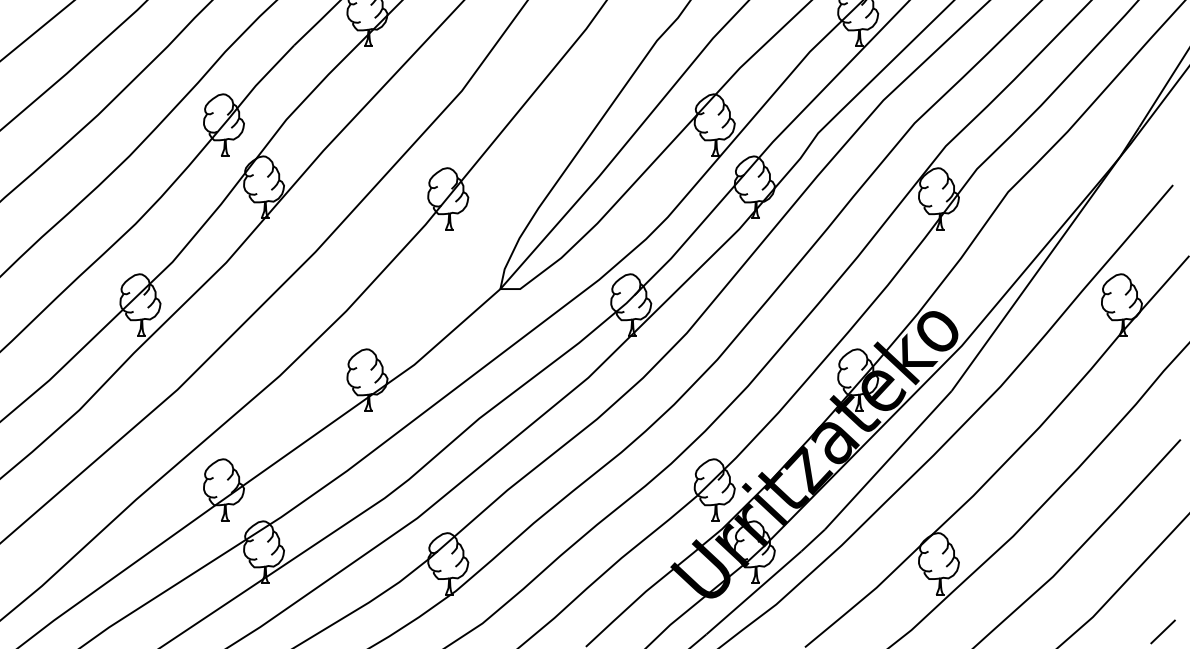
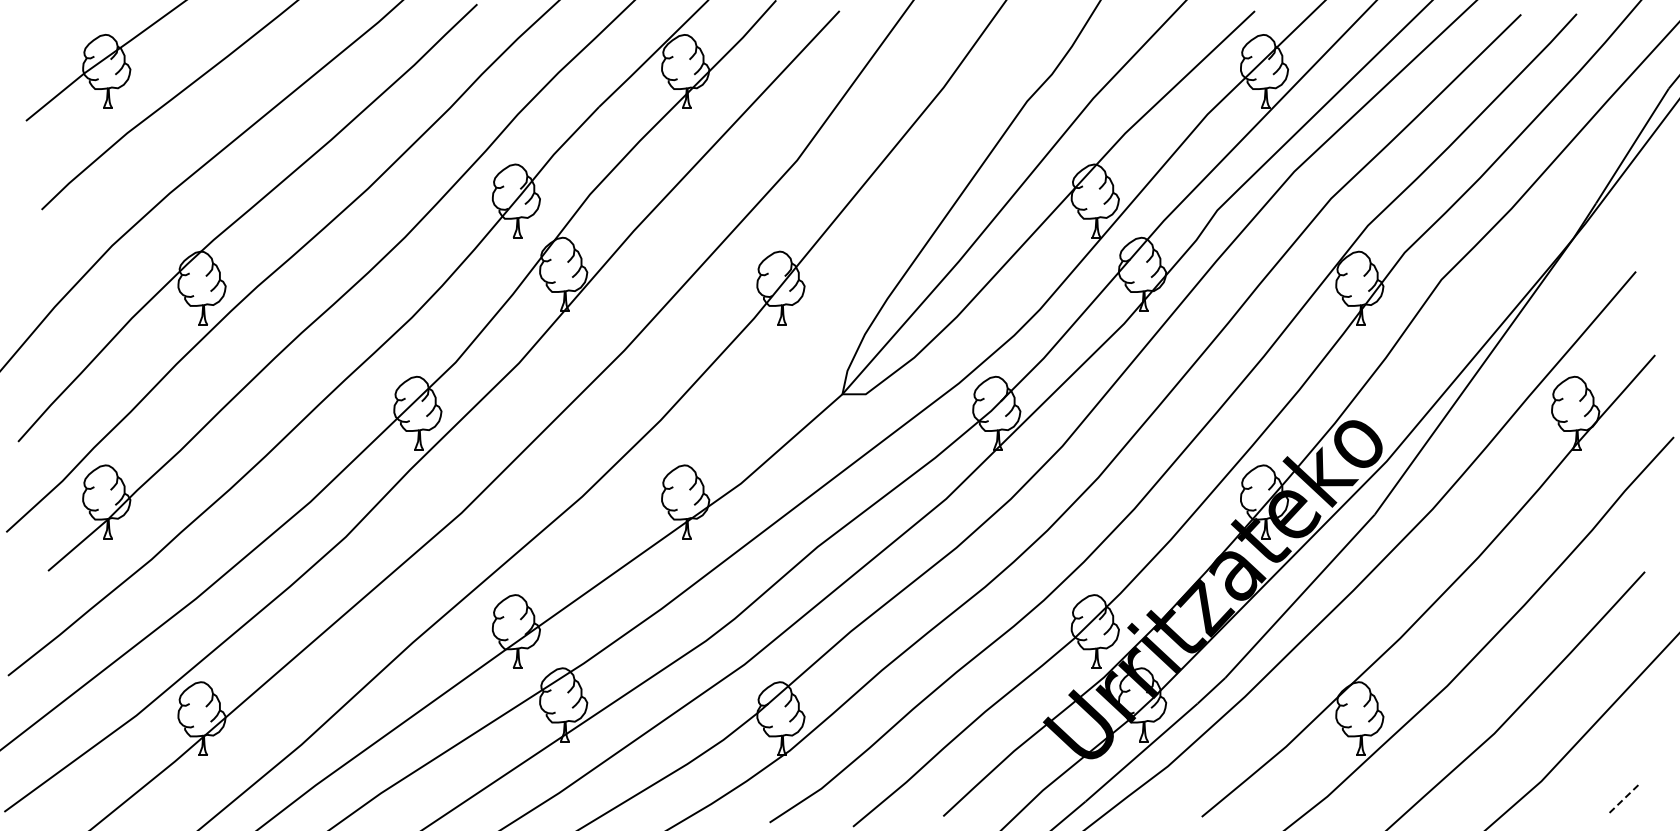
line: (1163, 631) -> (1624, 798), solid -> dashed

